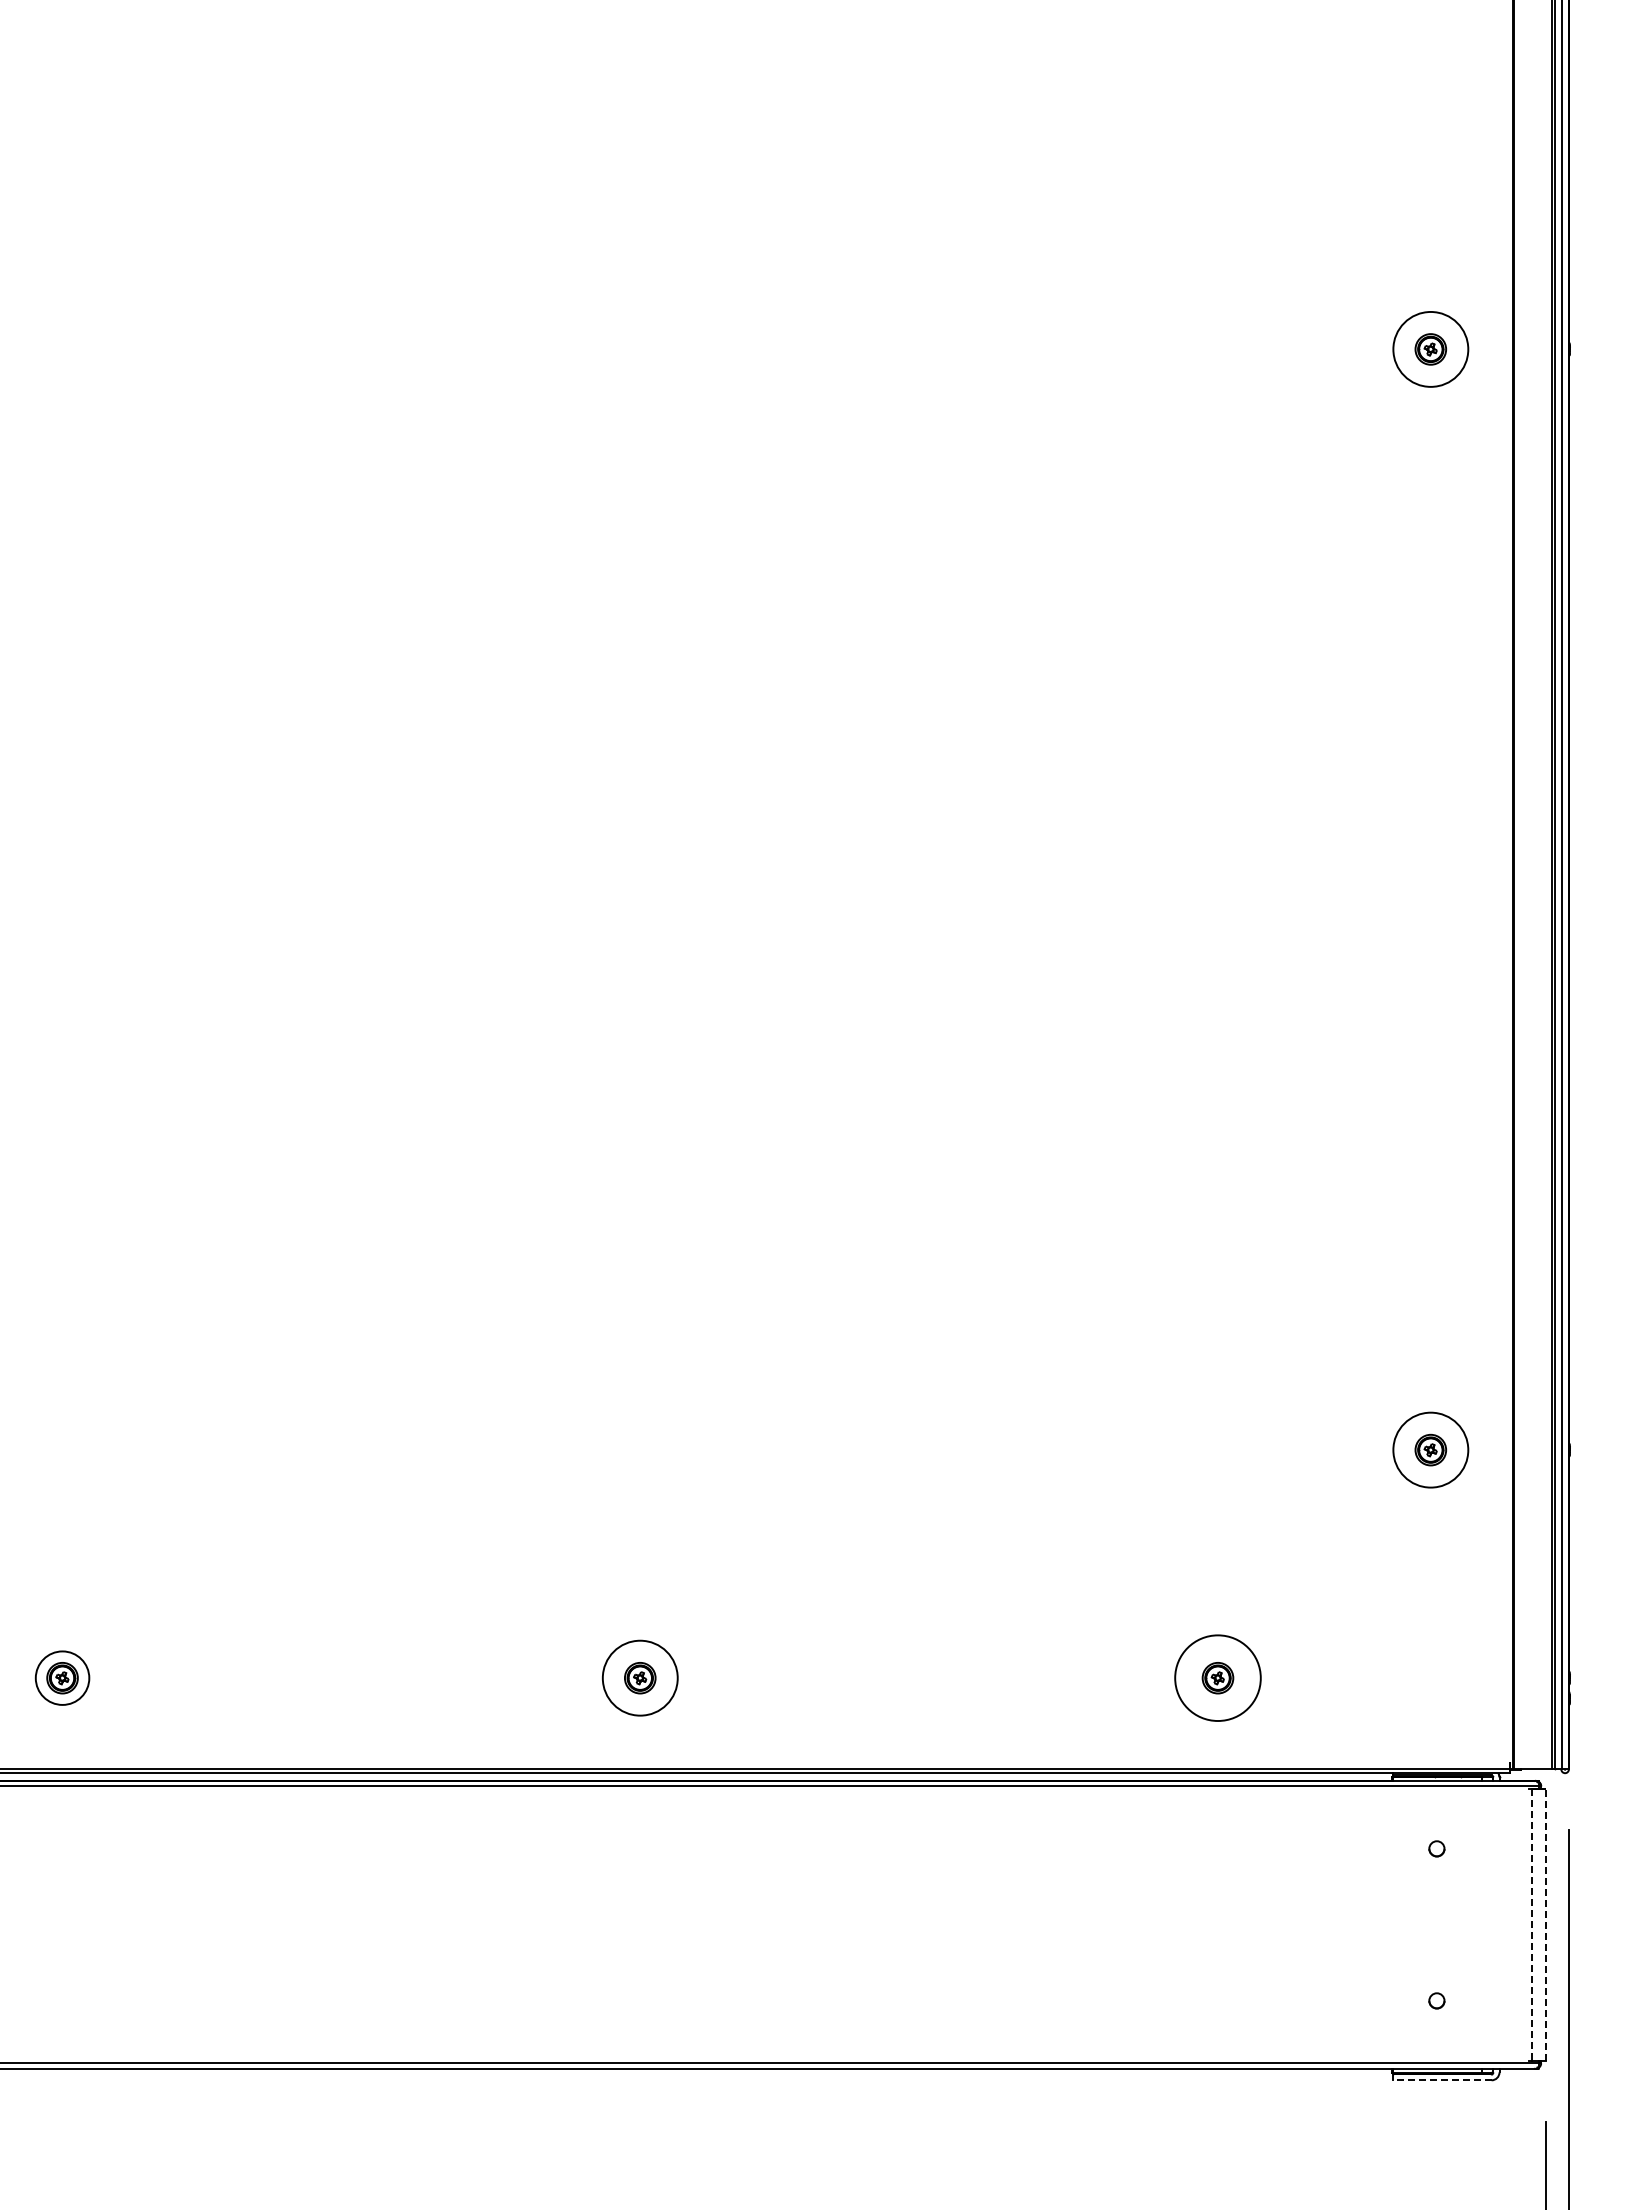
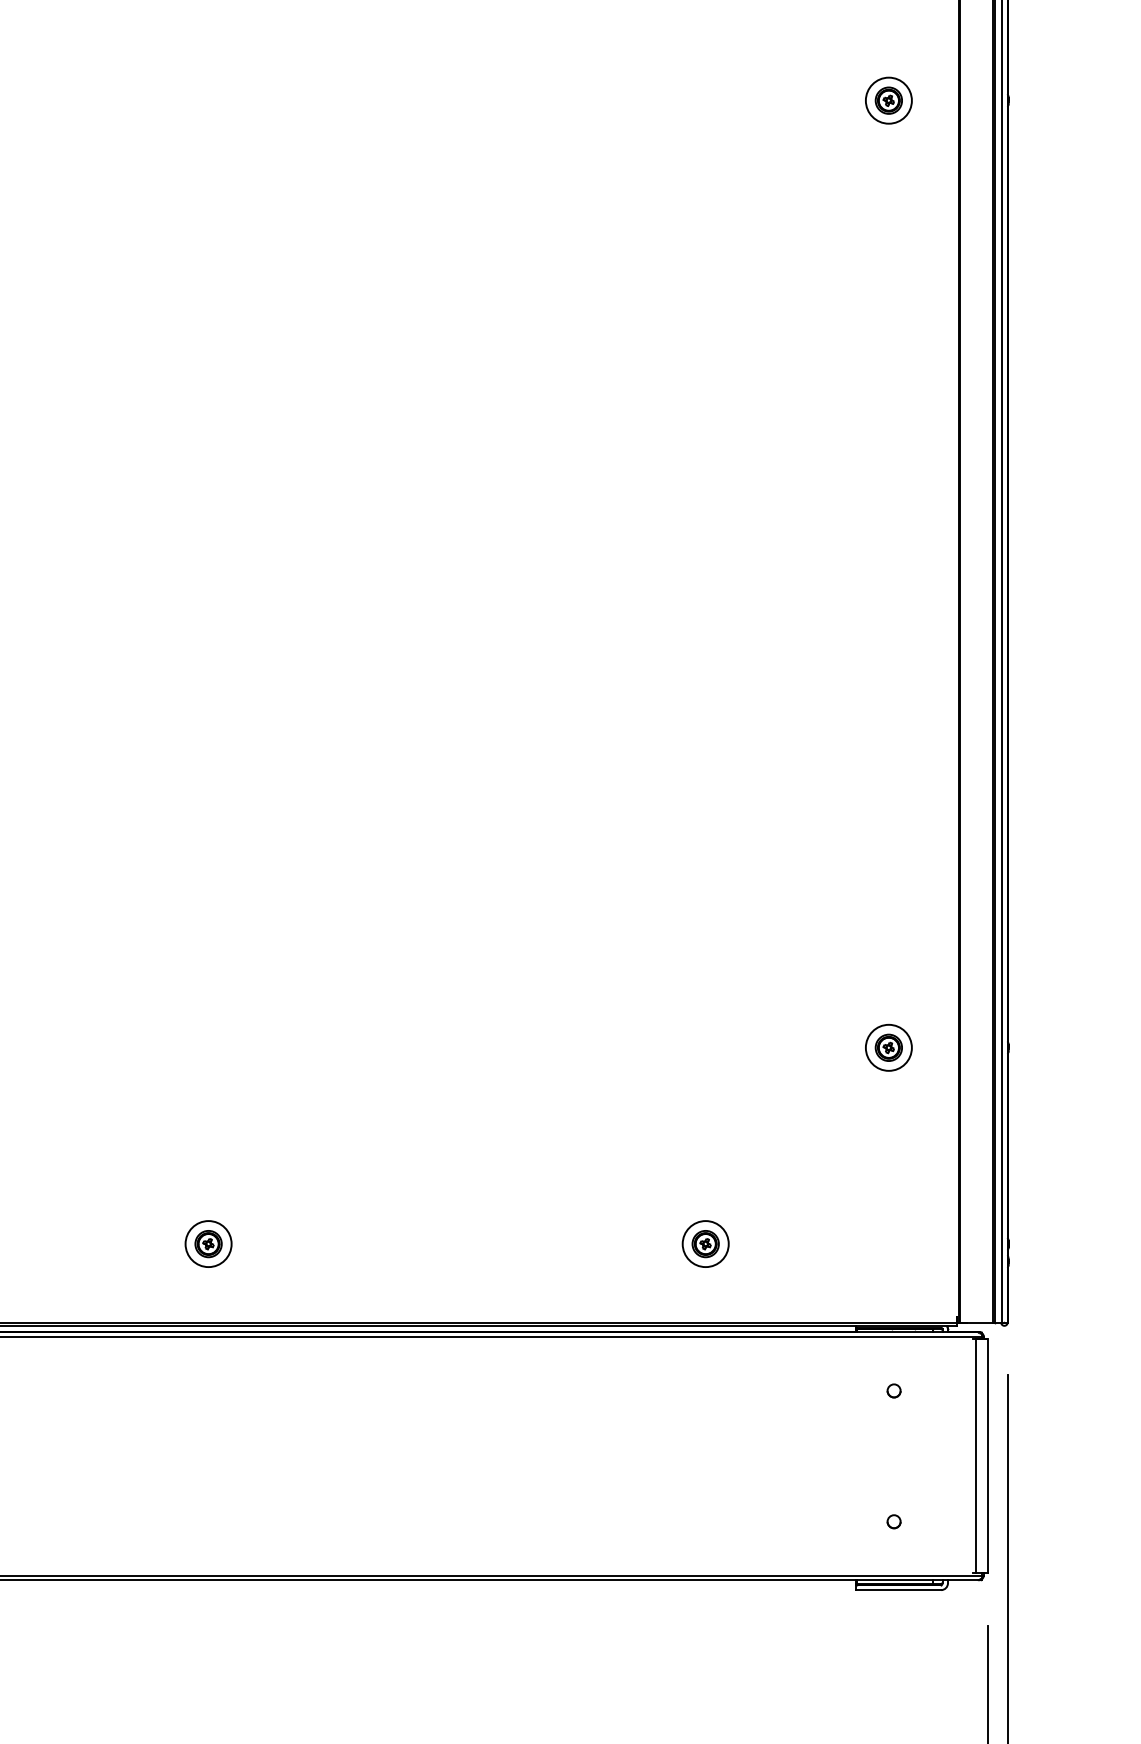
circle: (1430, 349) -> (888, 100), size x0.71
circle: (1430, 1449) -> (888, 1047), size x0.71
circle: (640, 1677) -> (208, 1243), size x0.71
circle: (1217, 1677) -> (705, 1243), size x0.62
line: (1531, 1924) -> (975, 1456), dashed -> solid
line: (1546, 1924) -> (988, 1456), dashed -> solid
line: (1441, 2080) -> (898, 1590), dashed -> solid

